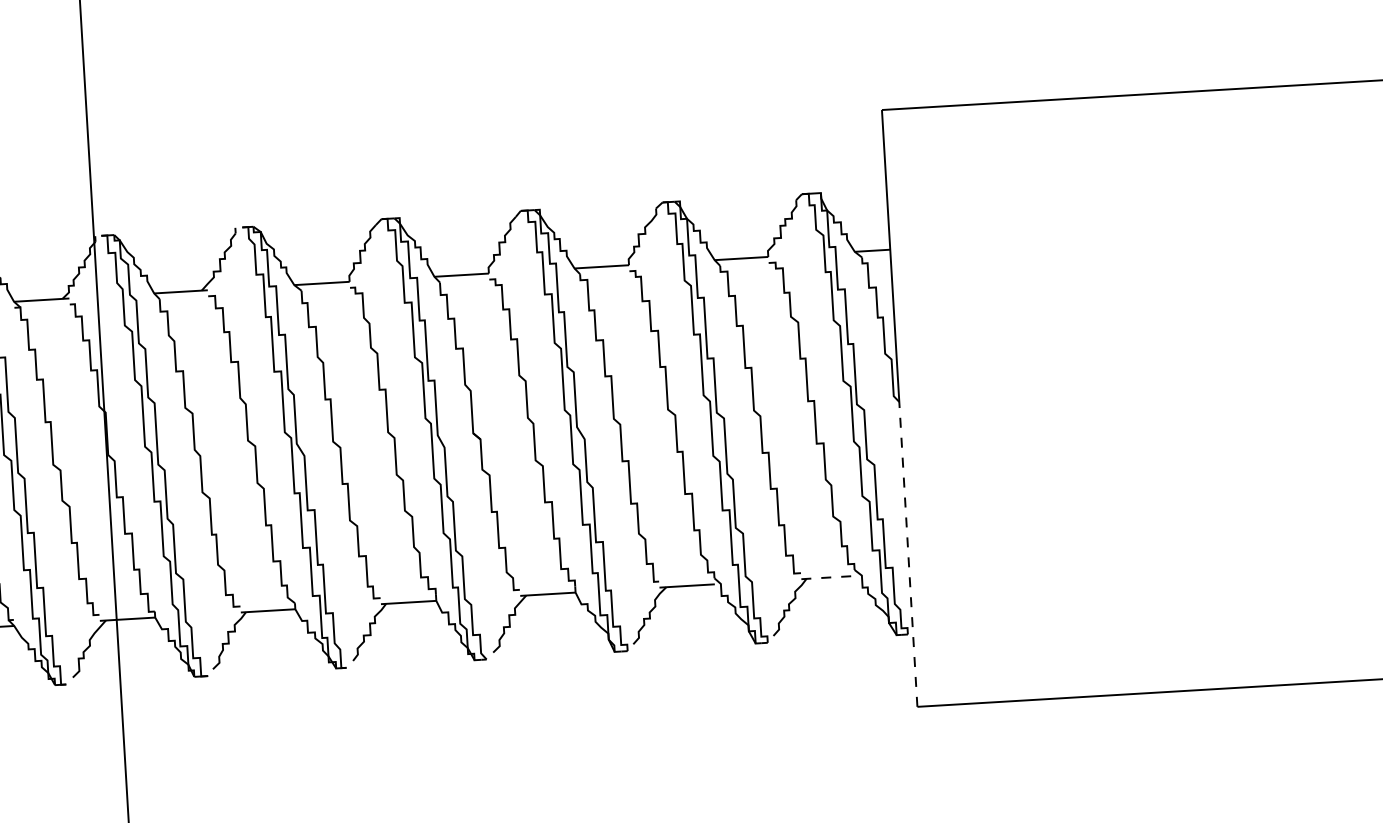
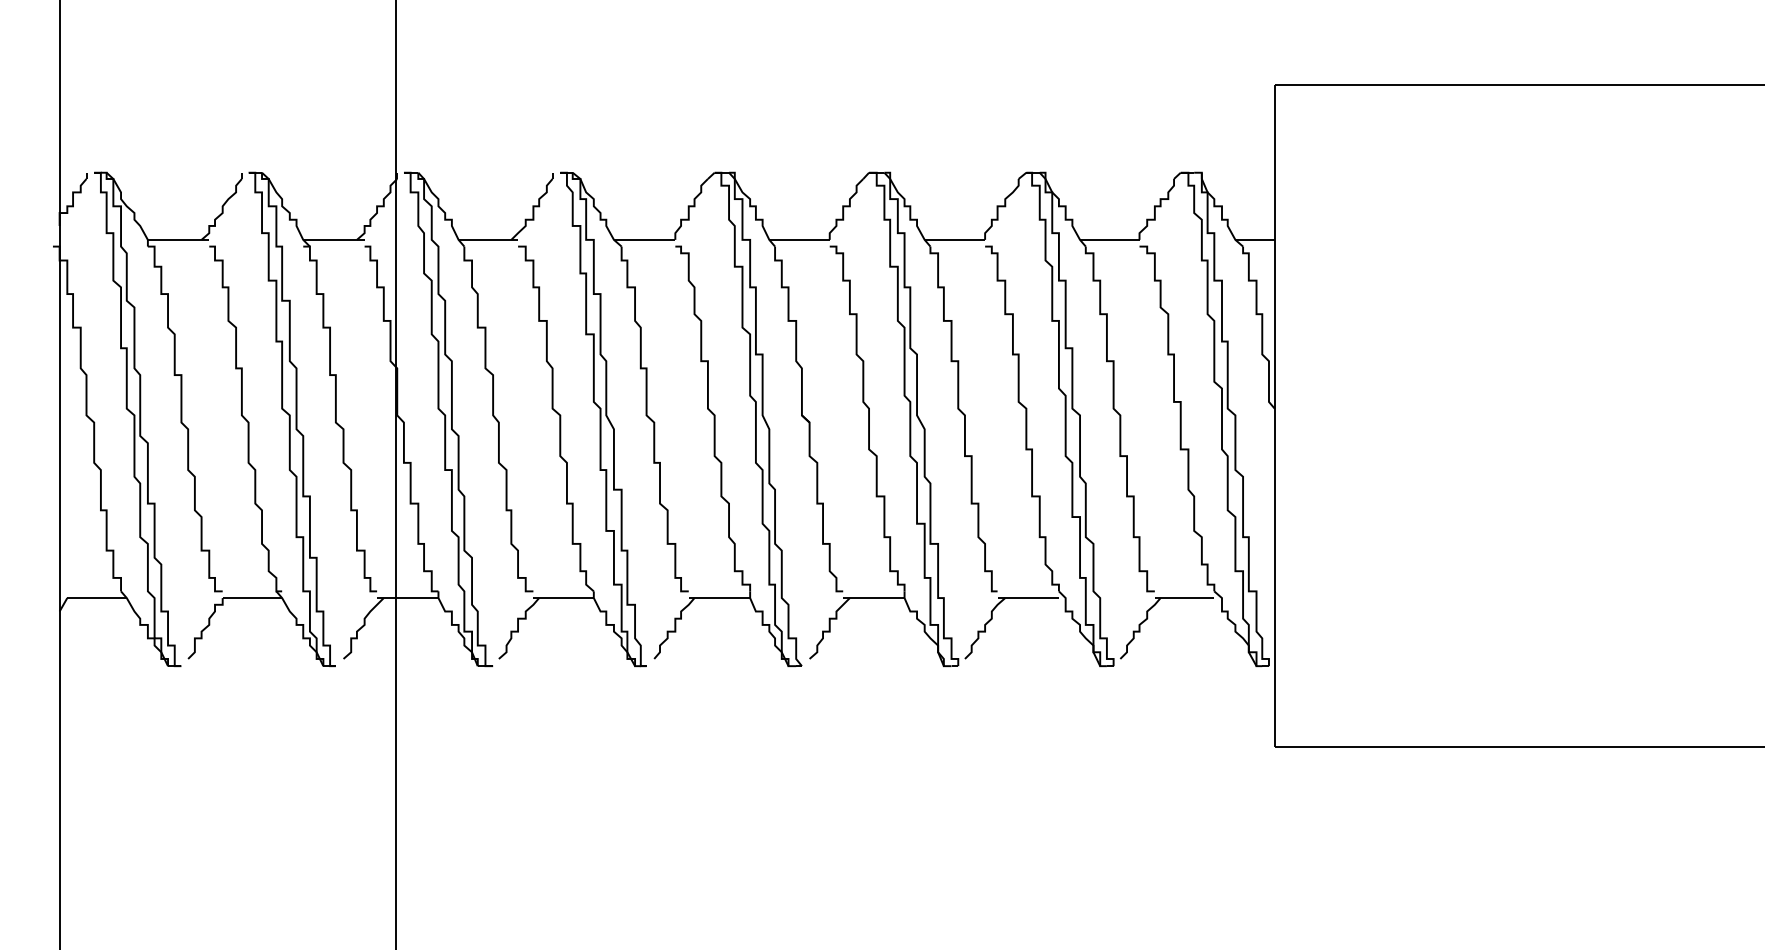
line: (908, 557) -> (1274, 581), dashed -> solid
line: (828, 577) -> (1184, 598), dashed -> solid

